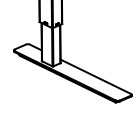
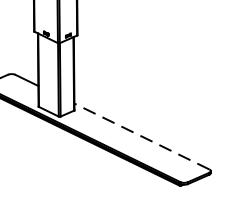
line: (95, 76) -> (141, 136), solid -> dashed

